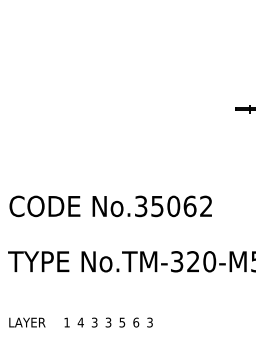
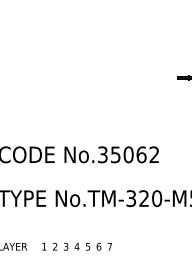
text: (80, 322) -> (54, 246), 4 -> 2
text: (108, 322) -> (77, 246), 3 -> 4
text: (149, 322) -> (109, 246), 3 -> 7

